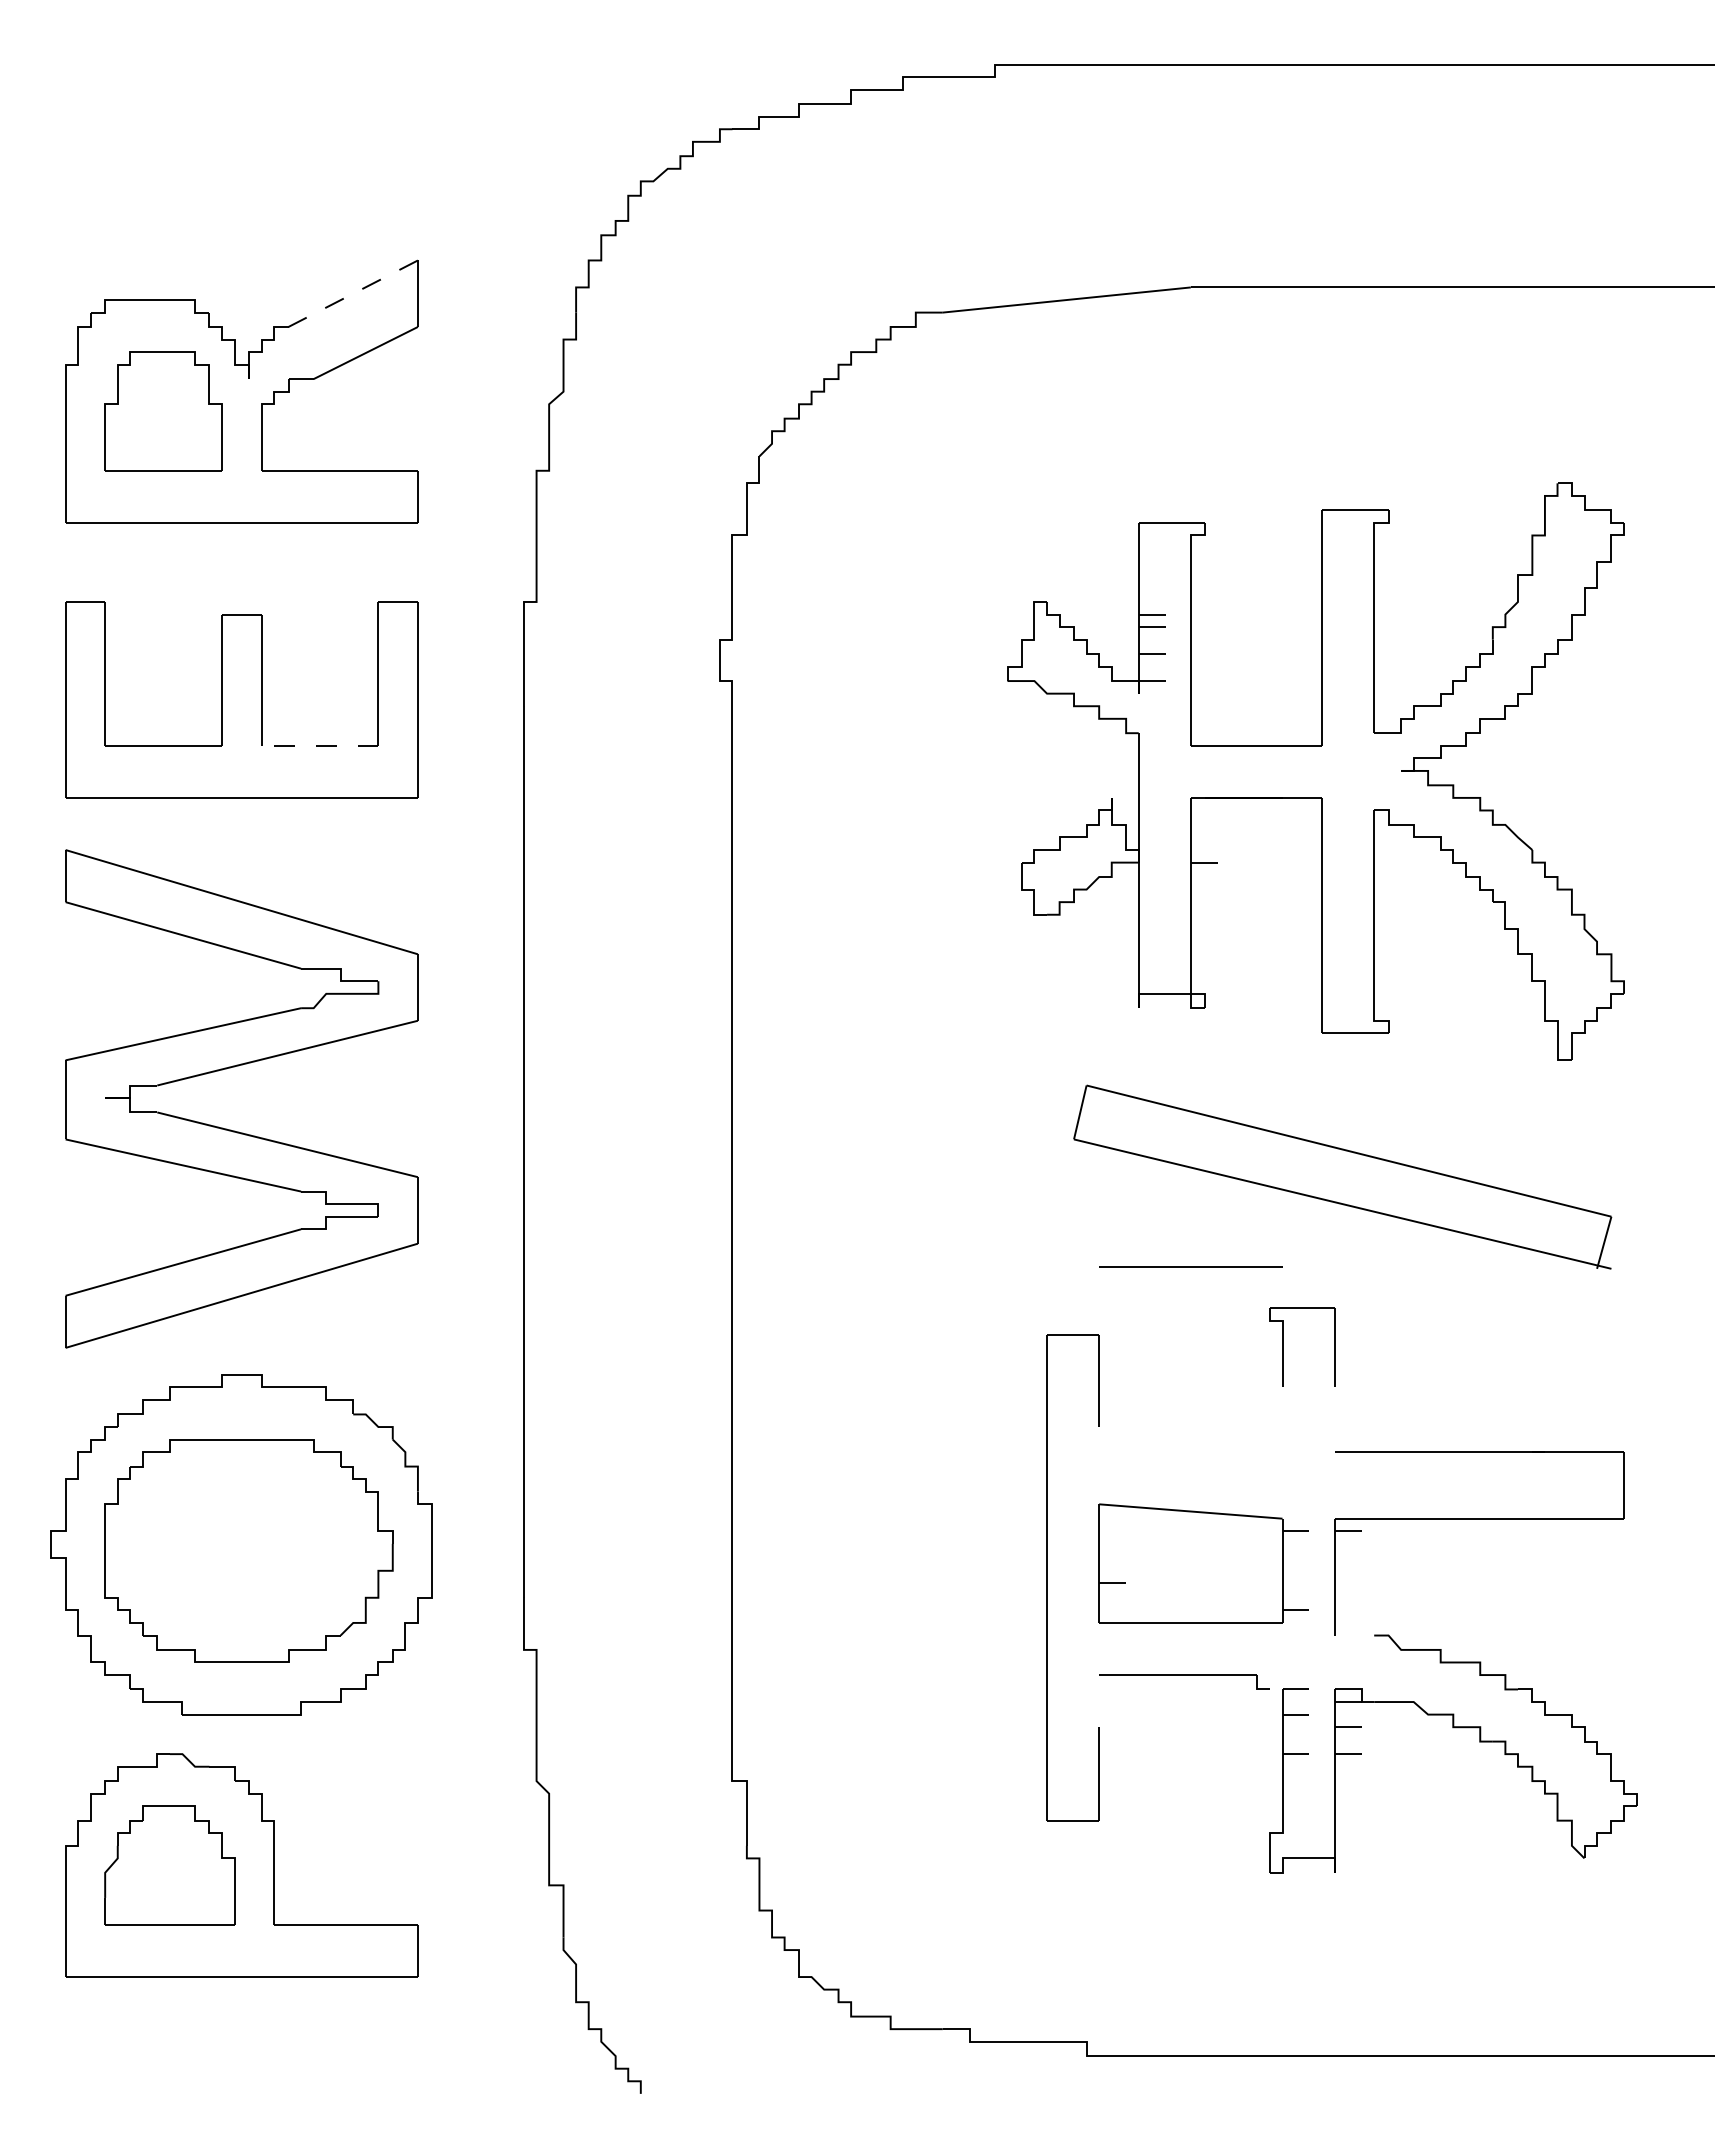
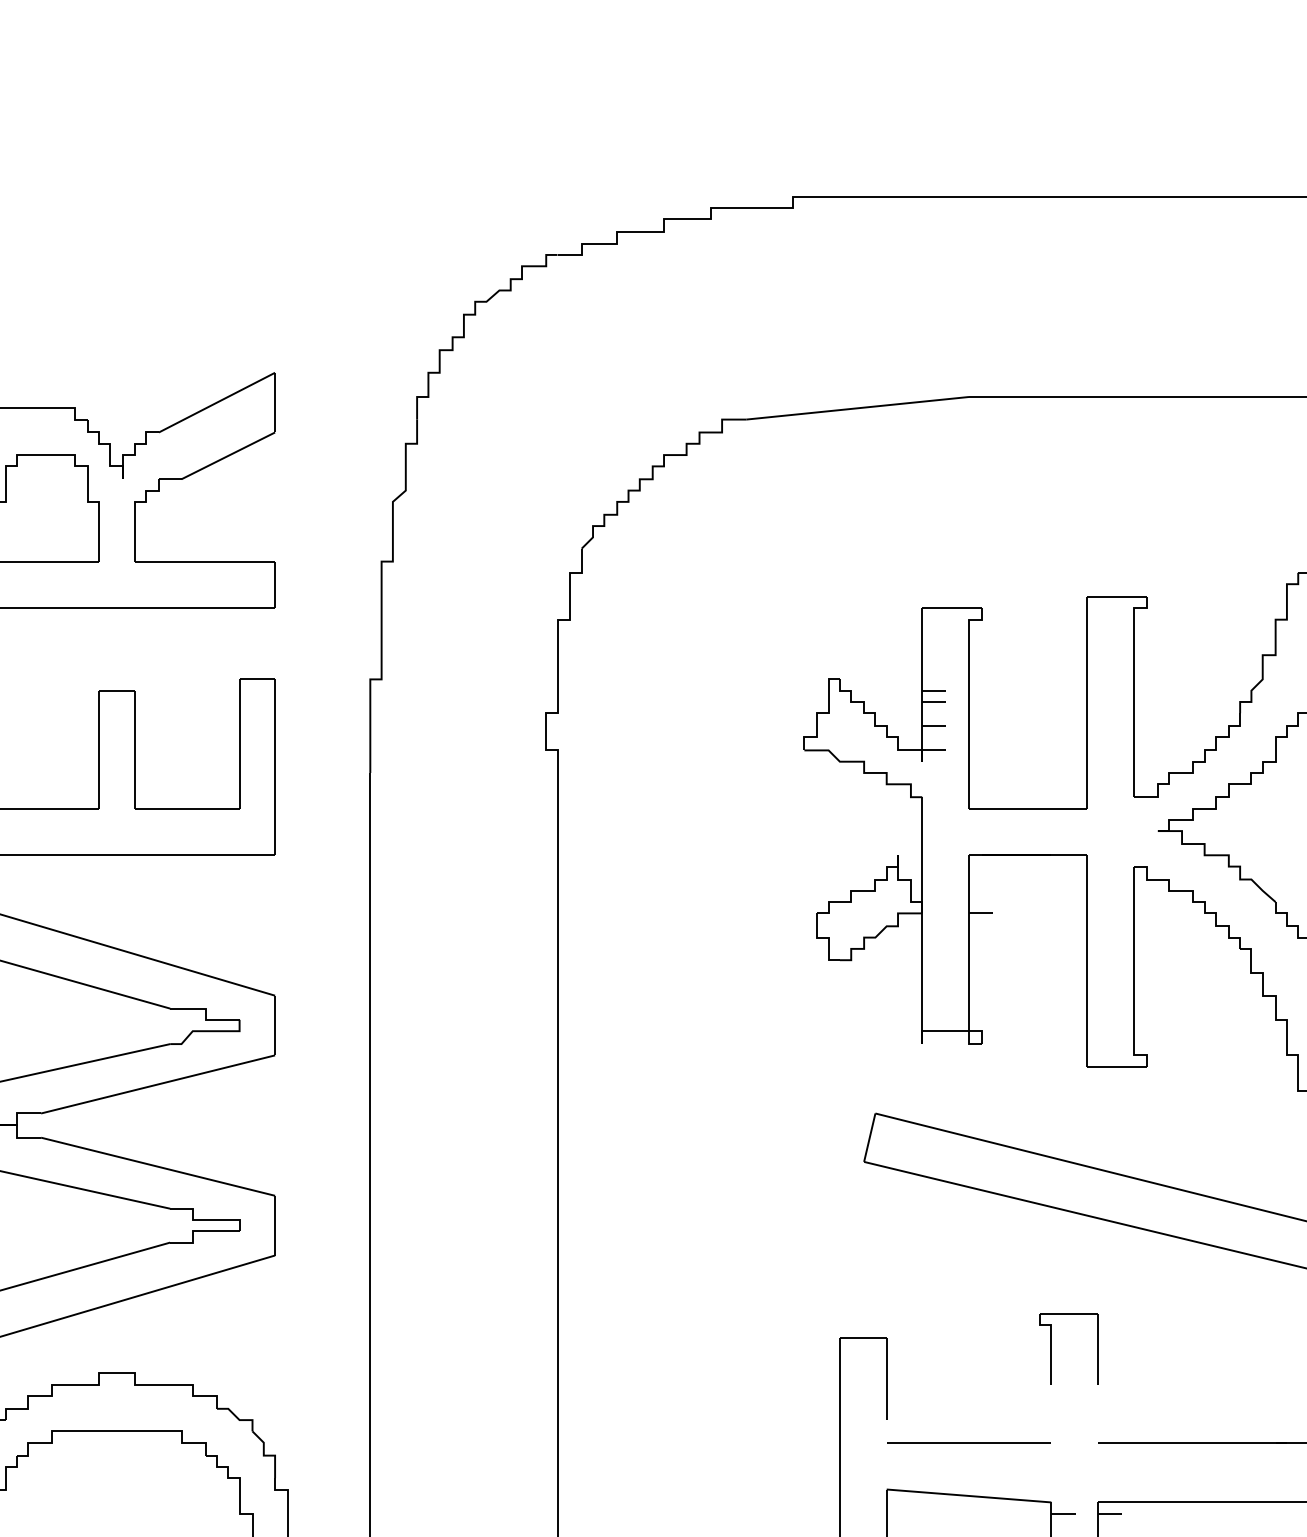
line: (353, 293) -> (217, 402), dashed -> solid
line: (319, 745) -> (186, 808), dashed -> solid
line: (1190, 1266) -> (968, 1442), moved

